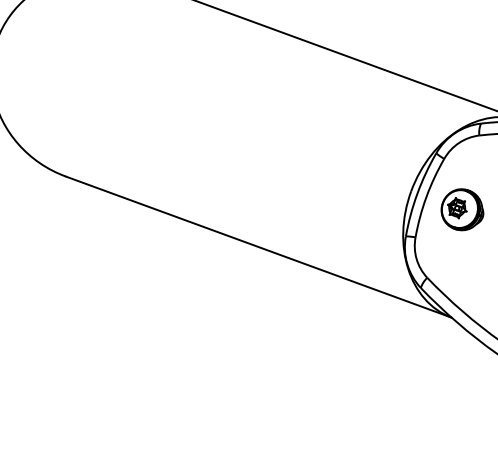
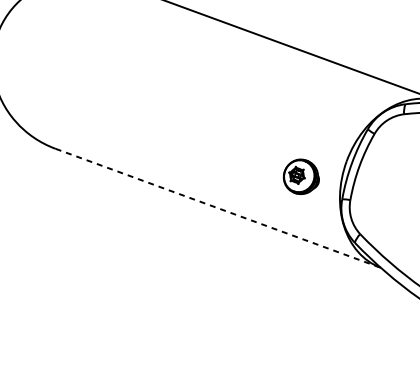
part: (462, 209) -> (301, 176), moved
line: (259, 247) -> (218, 208), solid -> dashed

